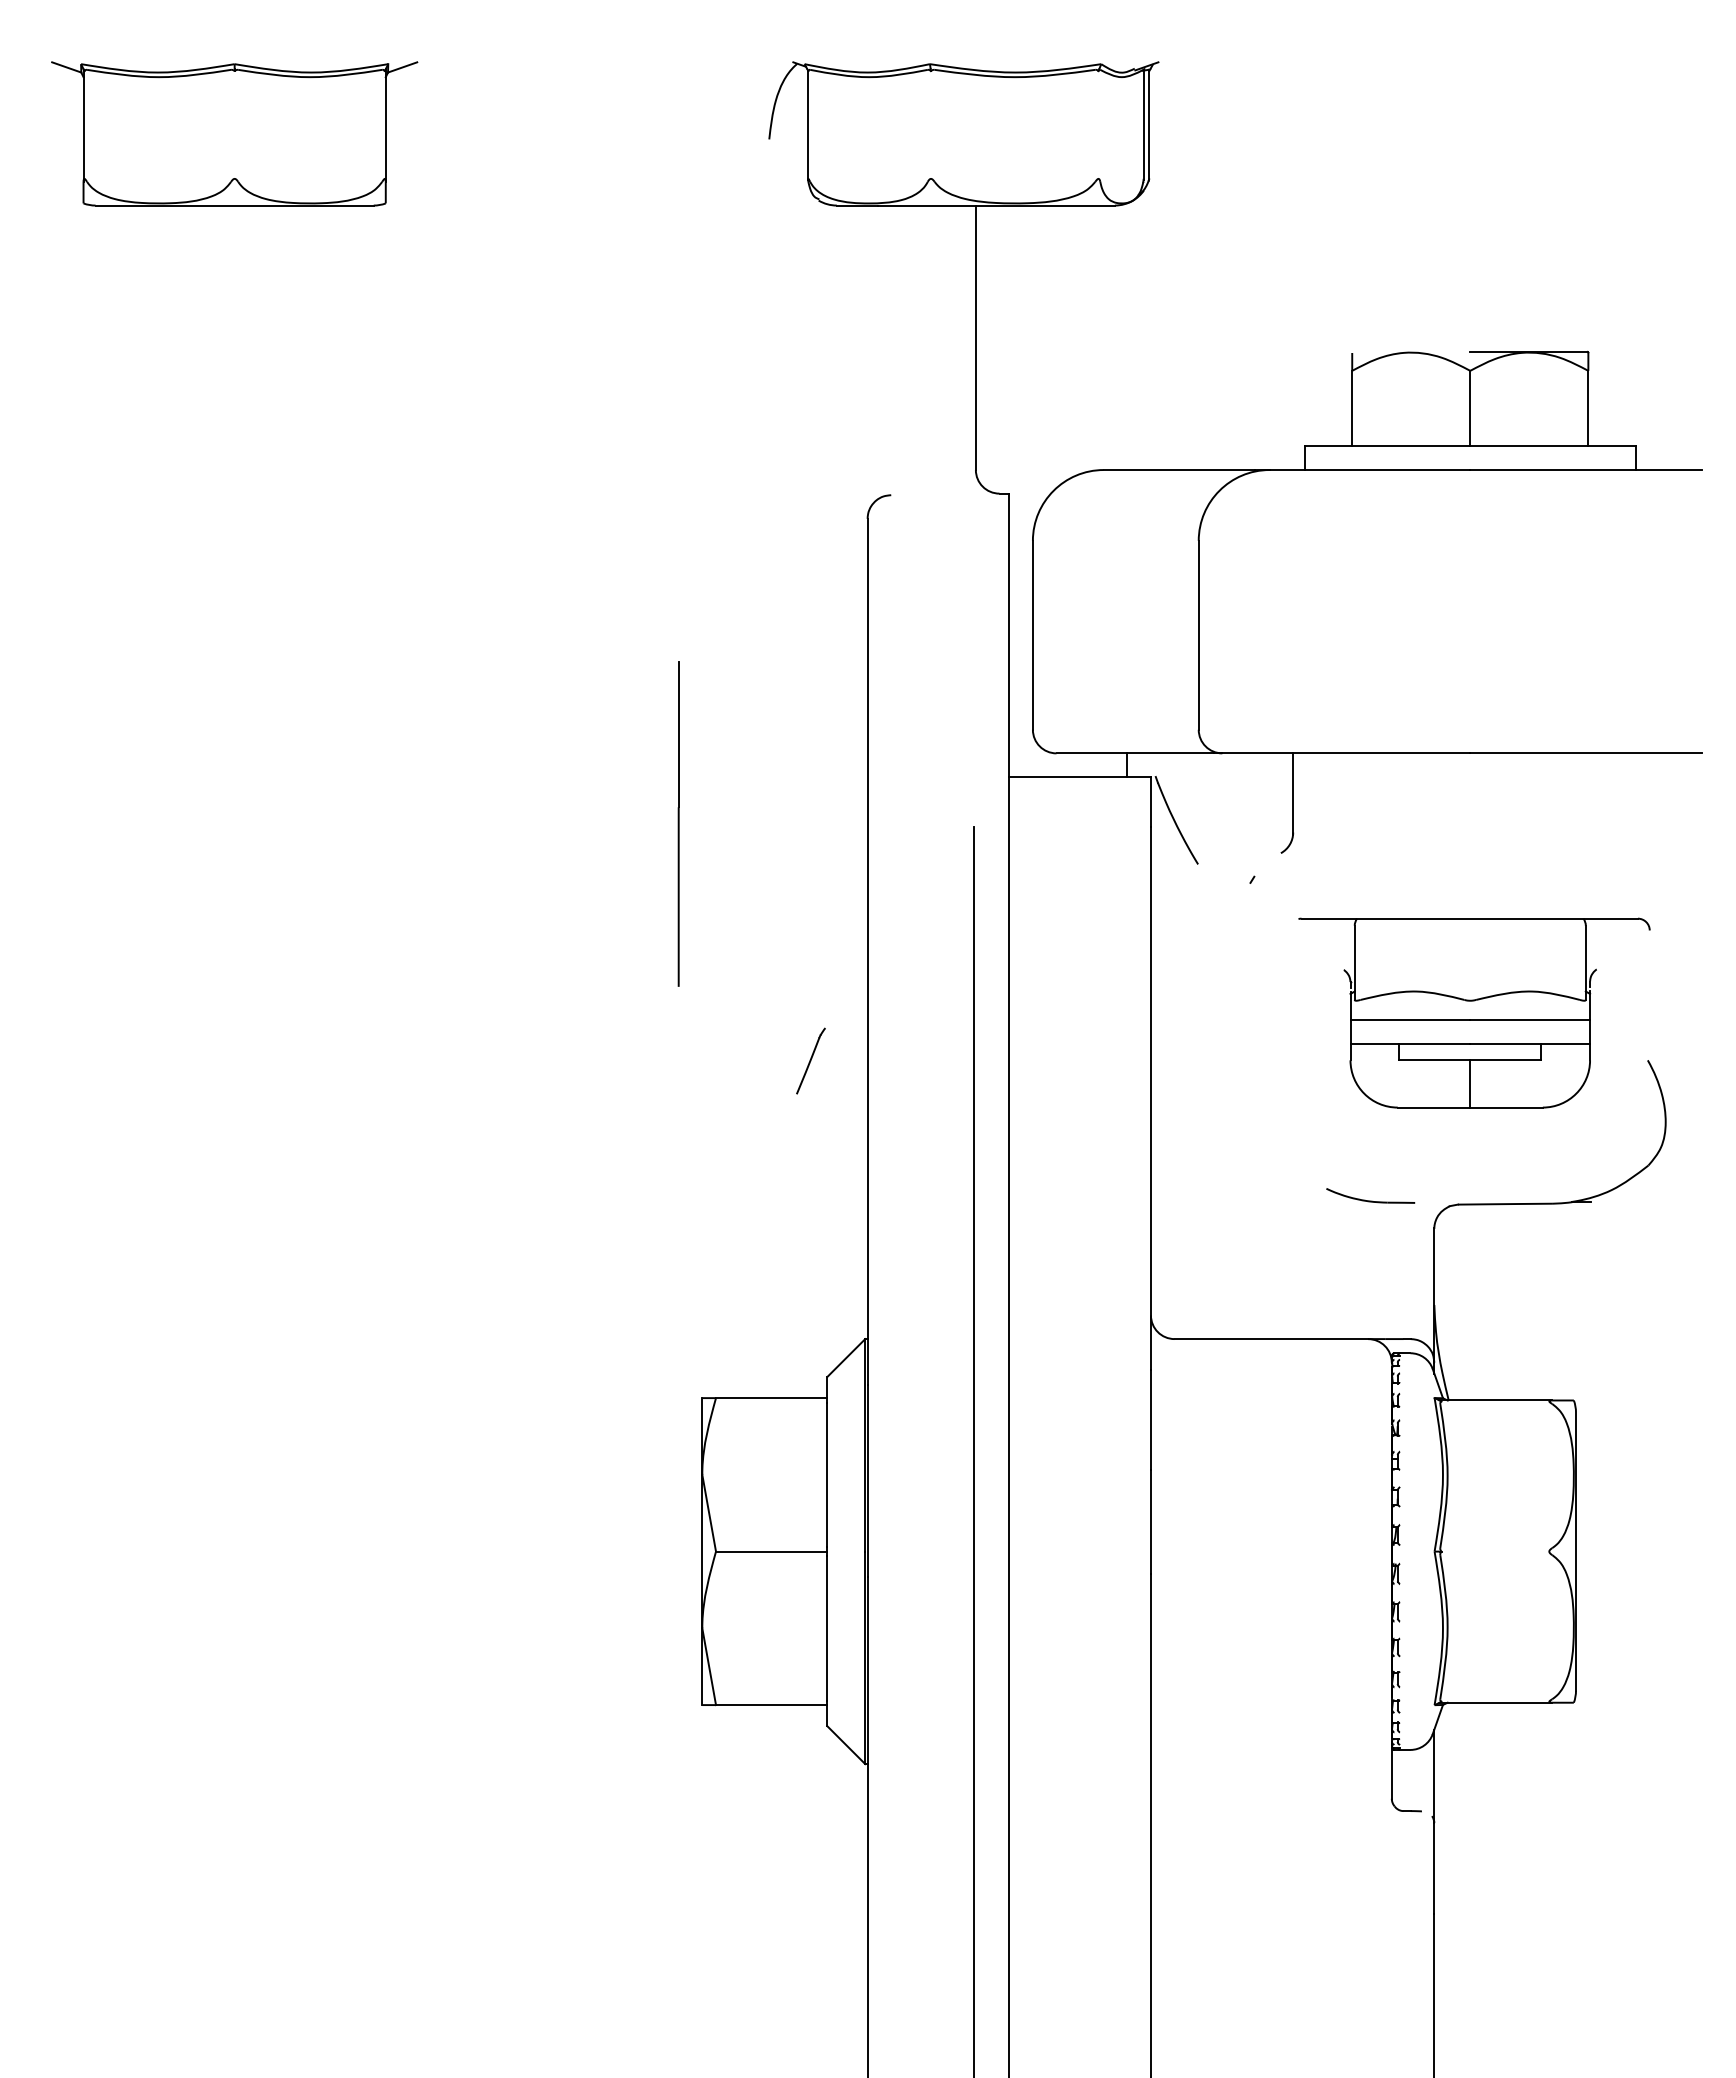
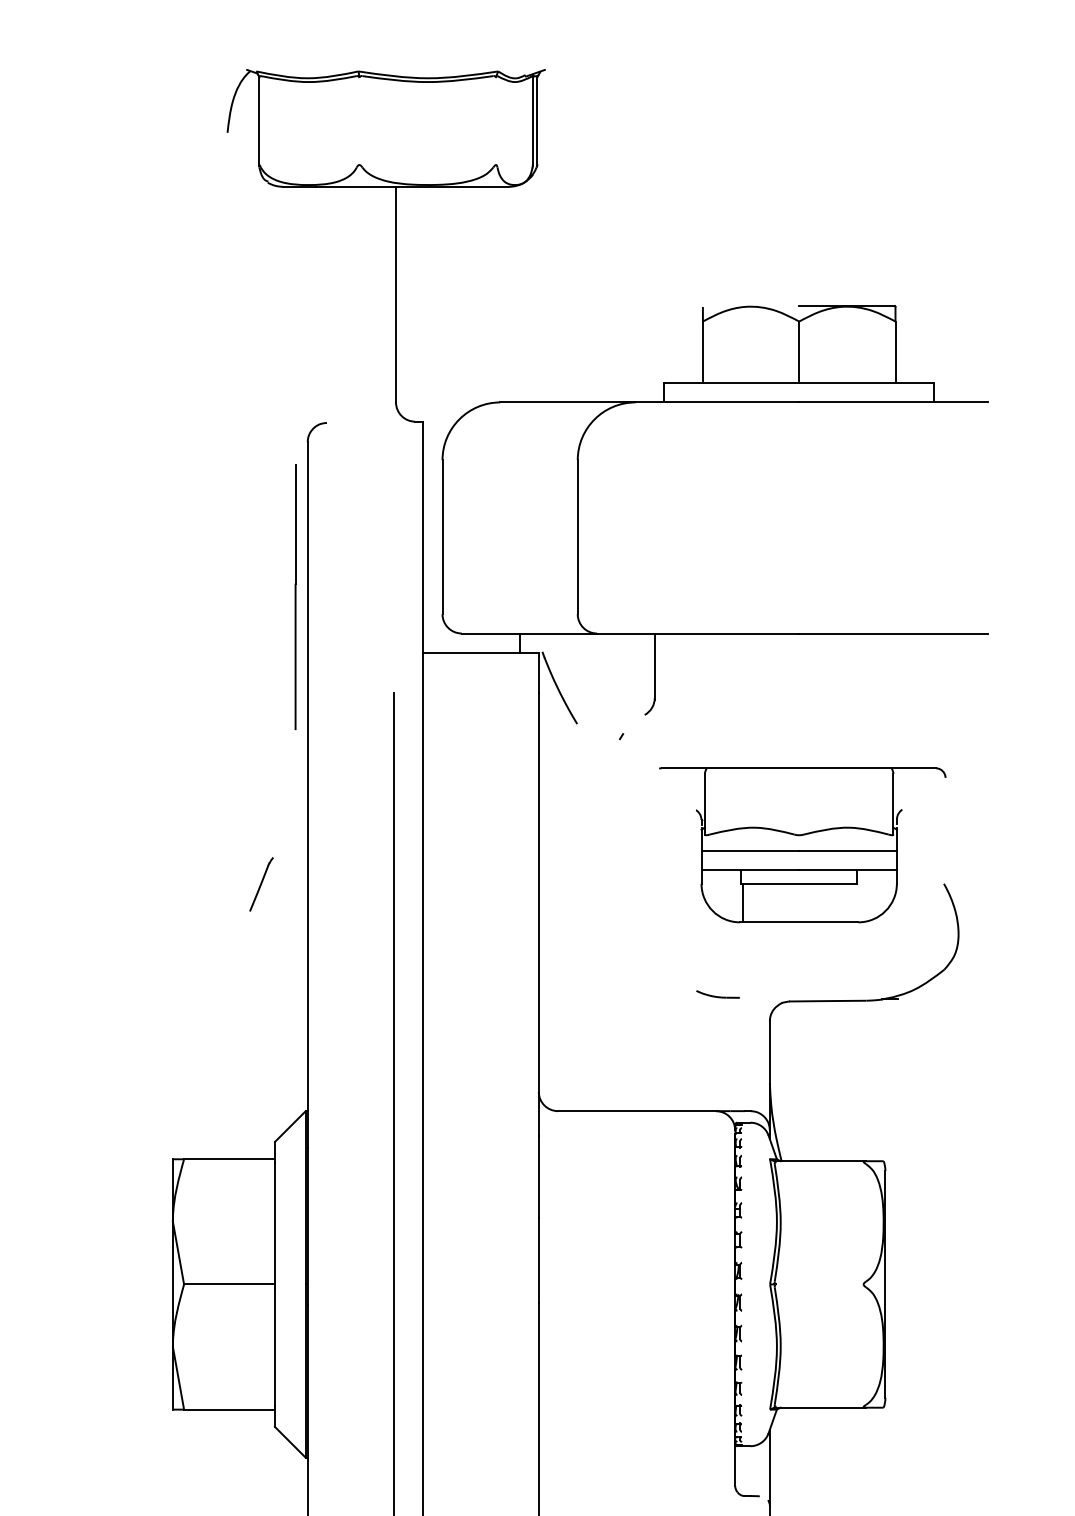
line: (678, 823) -> (295, 596), moved
line: (1470, 1083) -> (743, 902), moved
part: (1370, 1195) -> (717, 994), size x0.6

